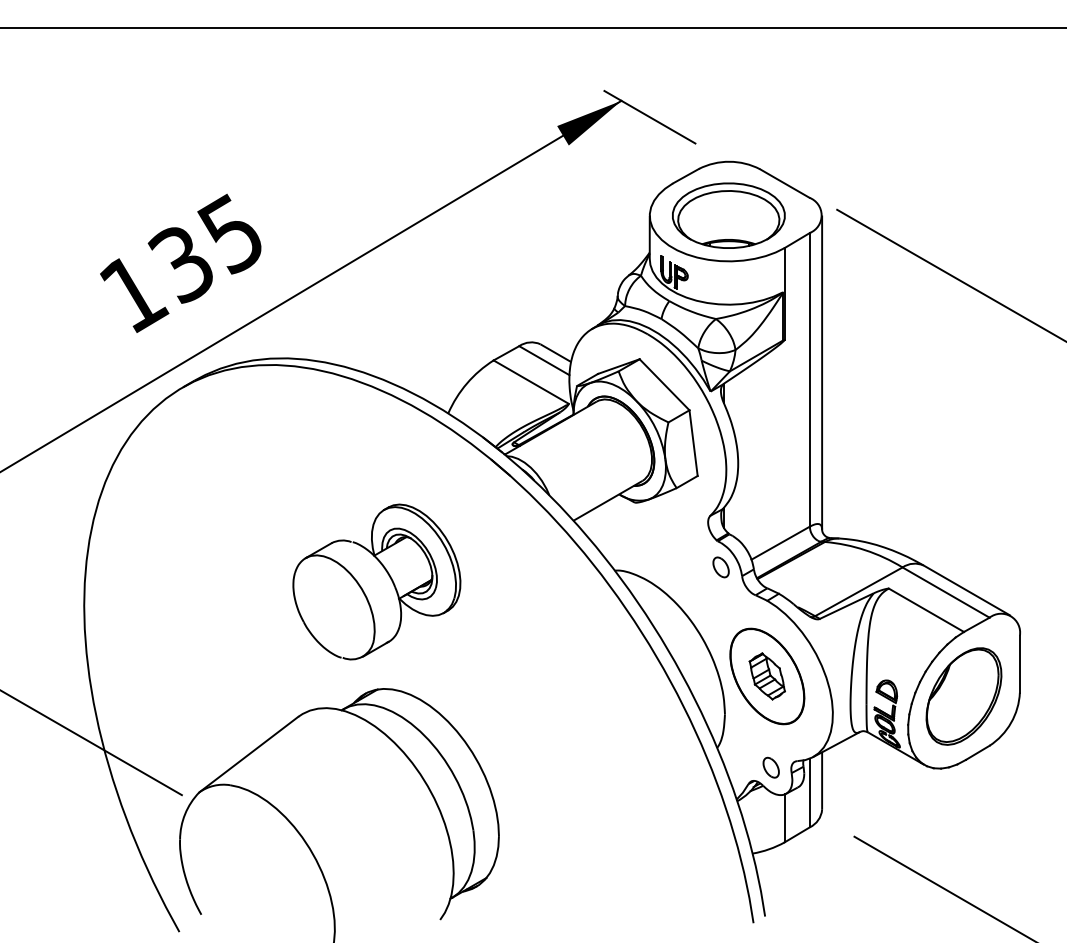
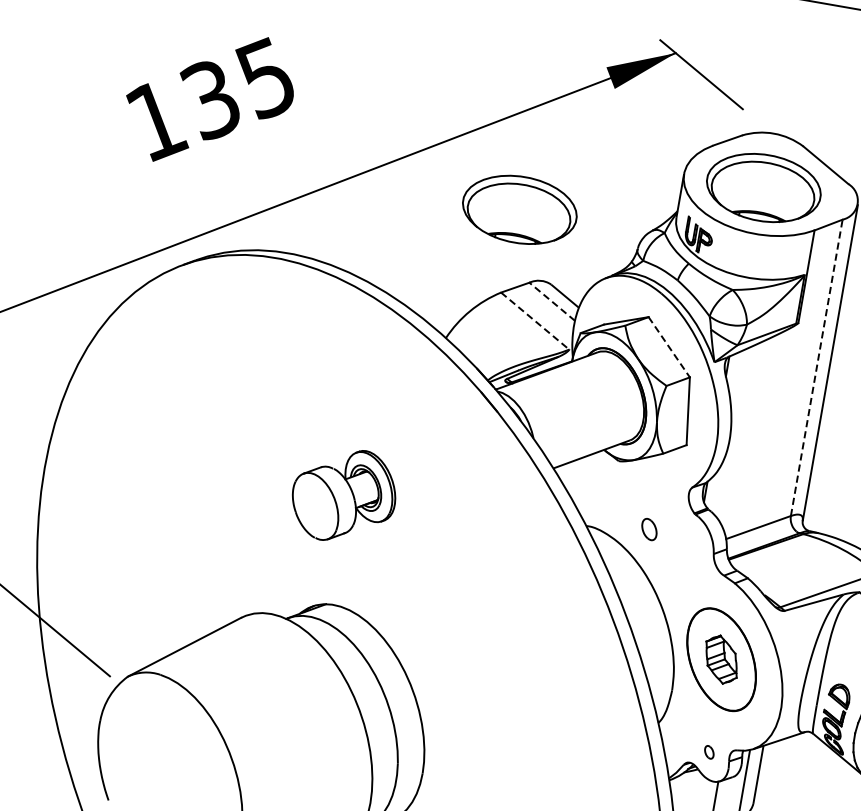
text: (180, 262) -> (209, 98), moved
part: (497, 277) -> (519, 209), added
line: (543, 360) -> (551, 301), solid -> dashed
line: (809, 379) -> (816, 367), solid -> dashed
line: (531, 382) -> (535, 321), solid -> dashed
line: (664, 384) -> (669, 346), solid -> dashed
part: (720, 567) -> (648, 529), moved
part: (376, 581) -> (343, 495), size x0.6
part: (770, 767) -> (708, 752), size x0.6

